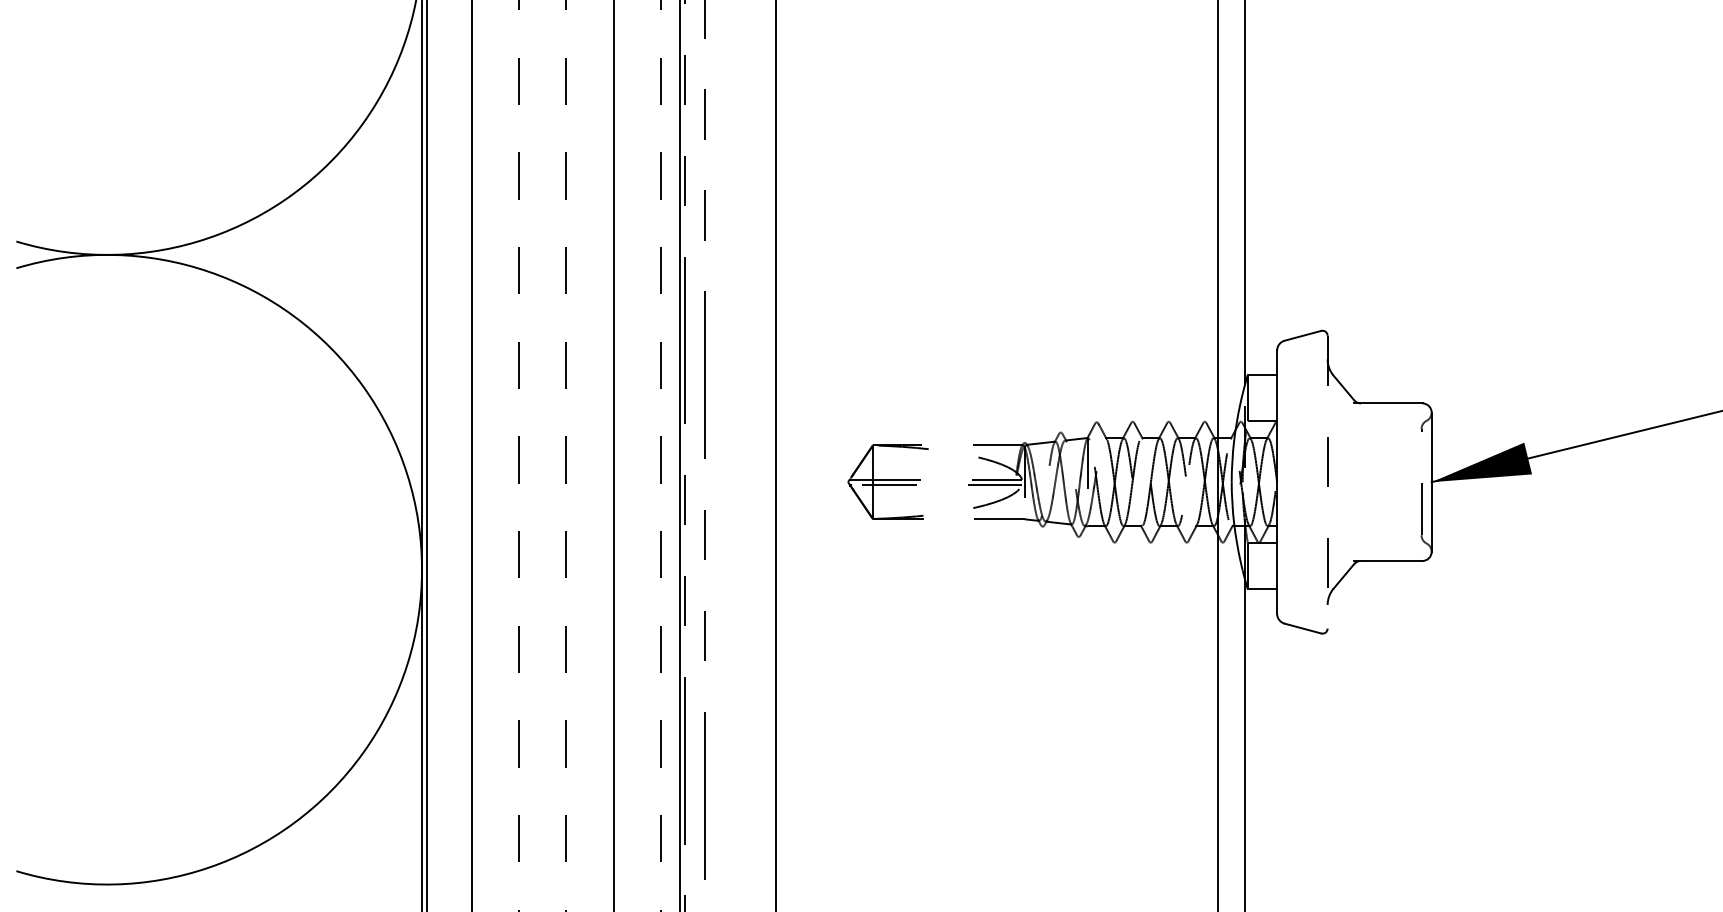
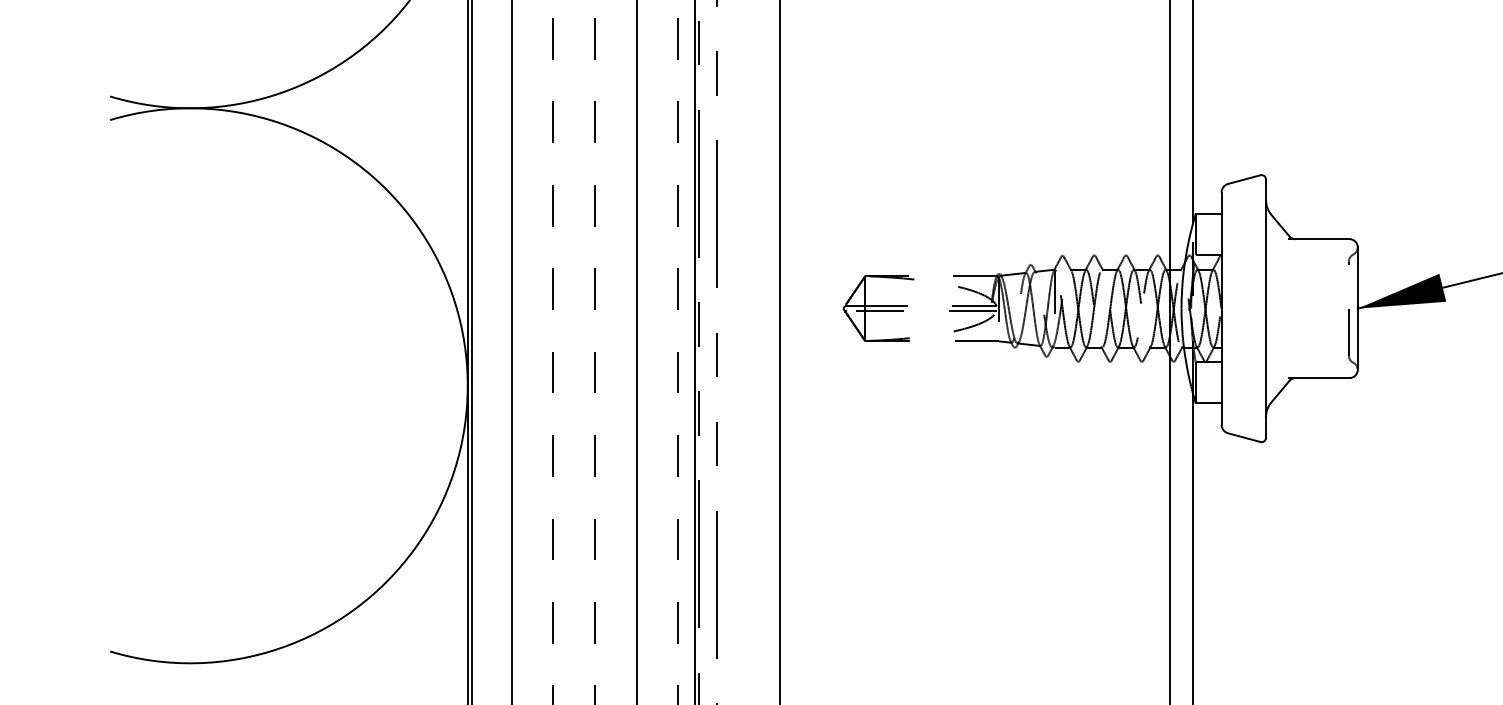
line: (1327, 482) -> (1265, 308), dashed -> solid

